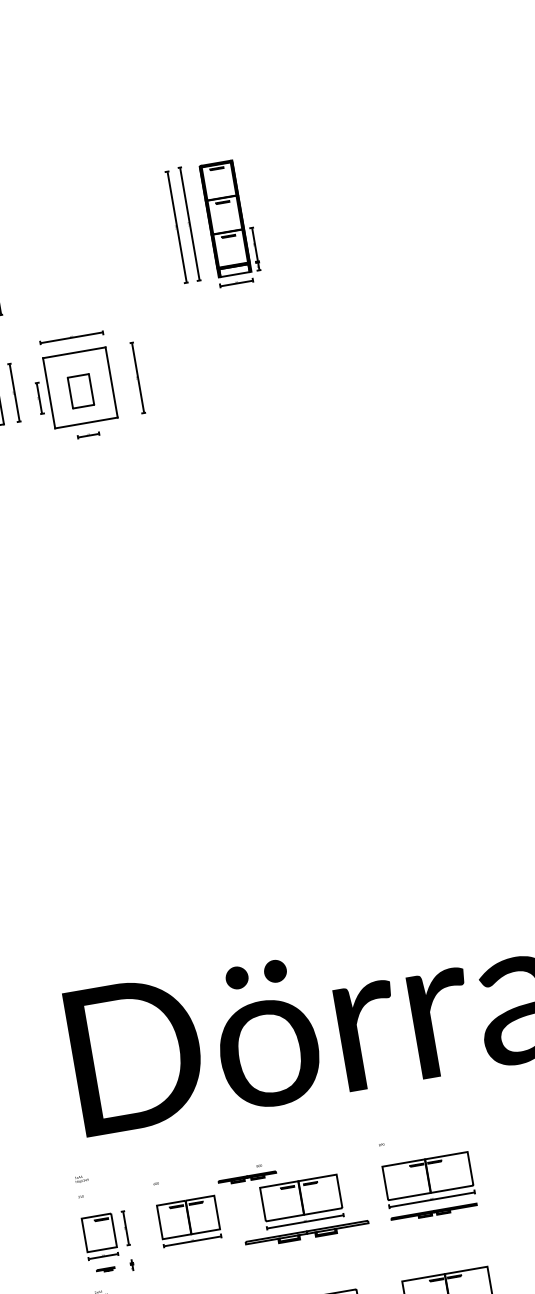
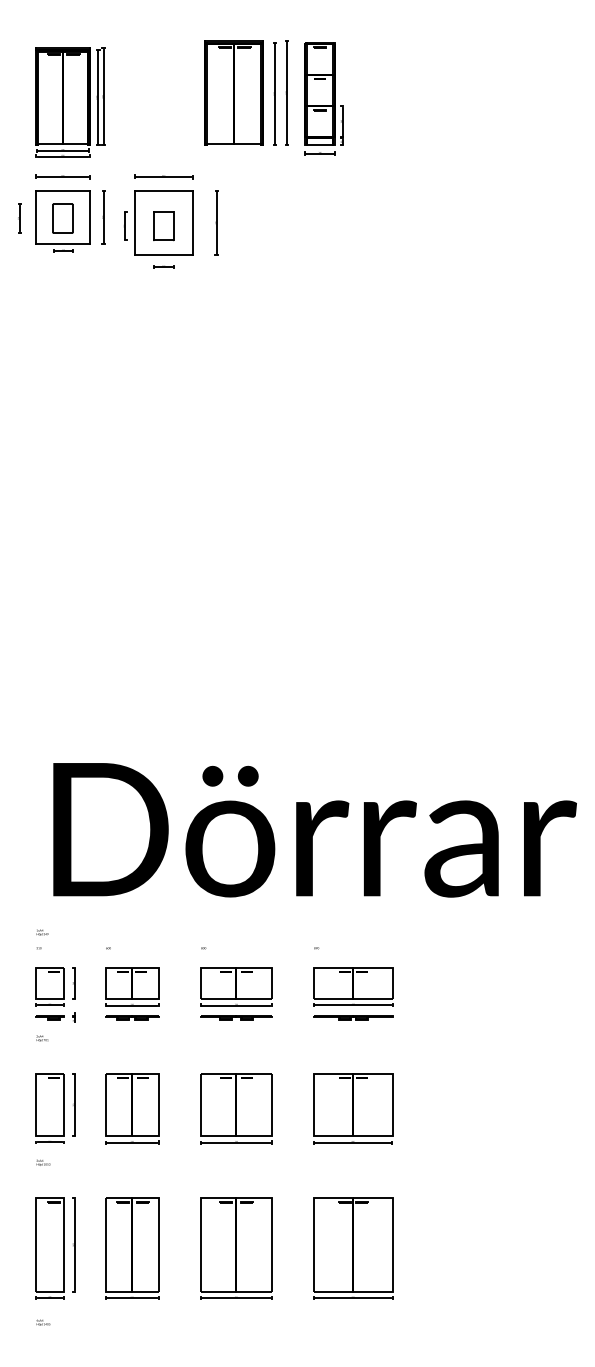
part: (131, 233) -> (233, 92), added
part: (247, 1178) -> (132, 1017), moved
part: (307, 1234) -> (236, 1017), size x0.62
part: (105, 1269) -> (49, 1017), size x1.67

